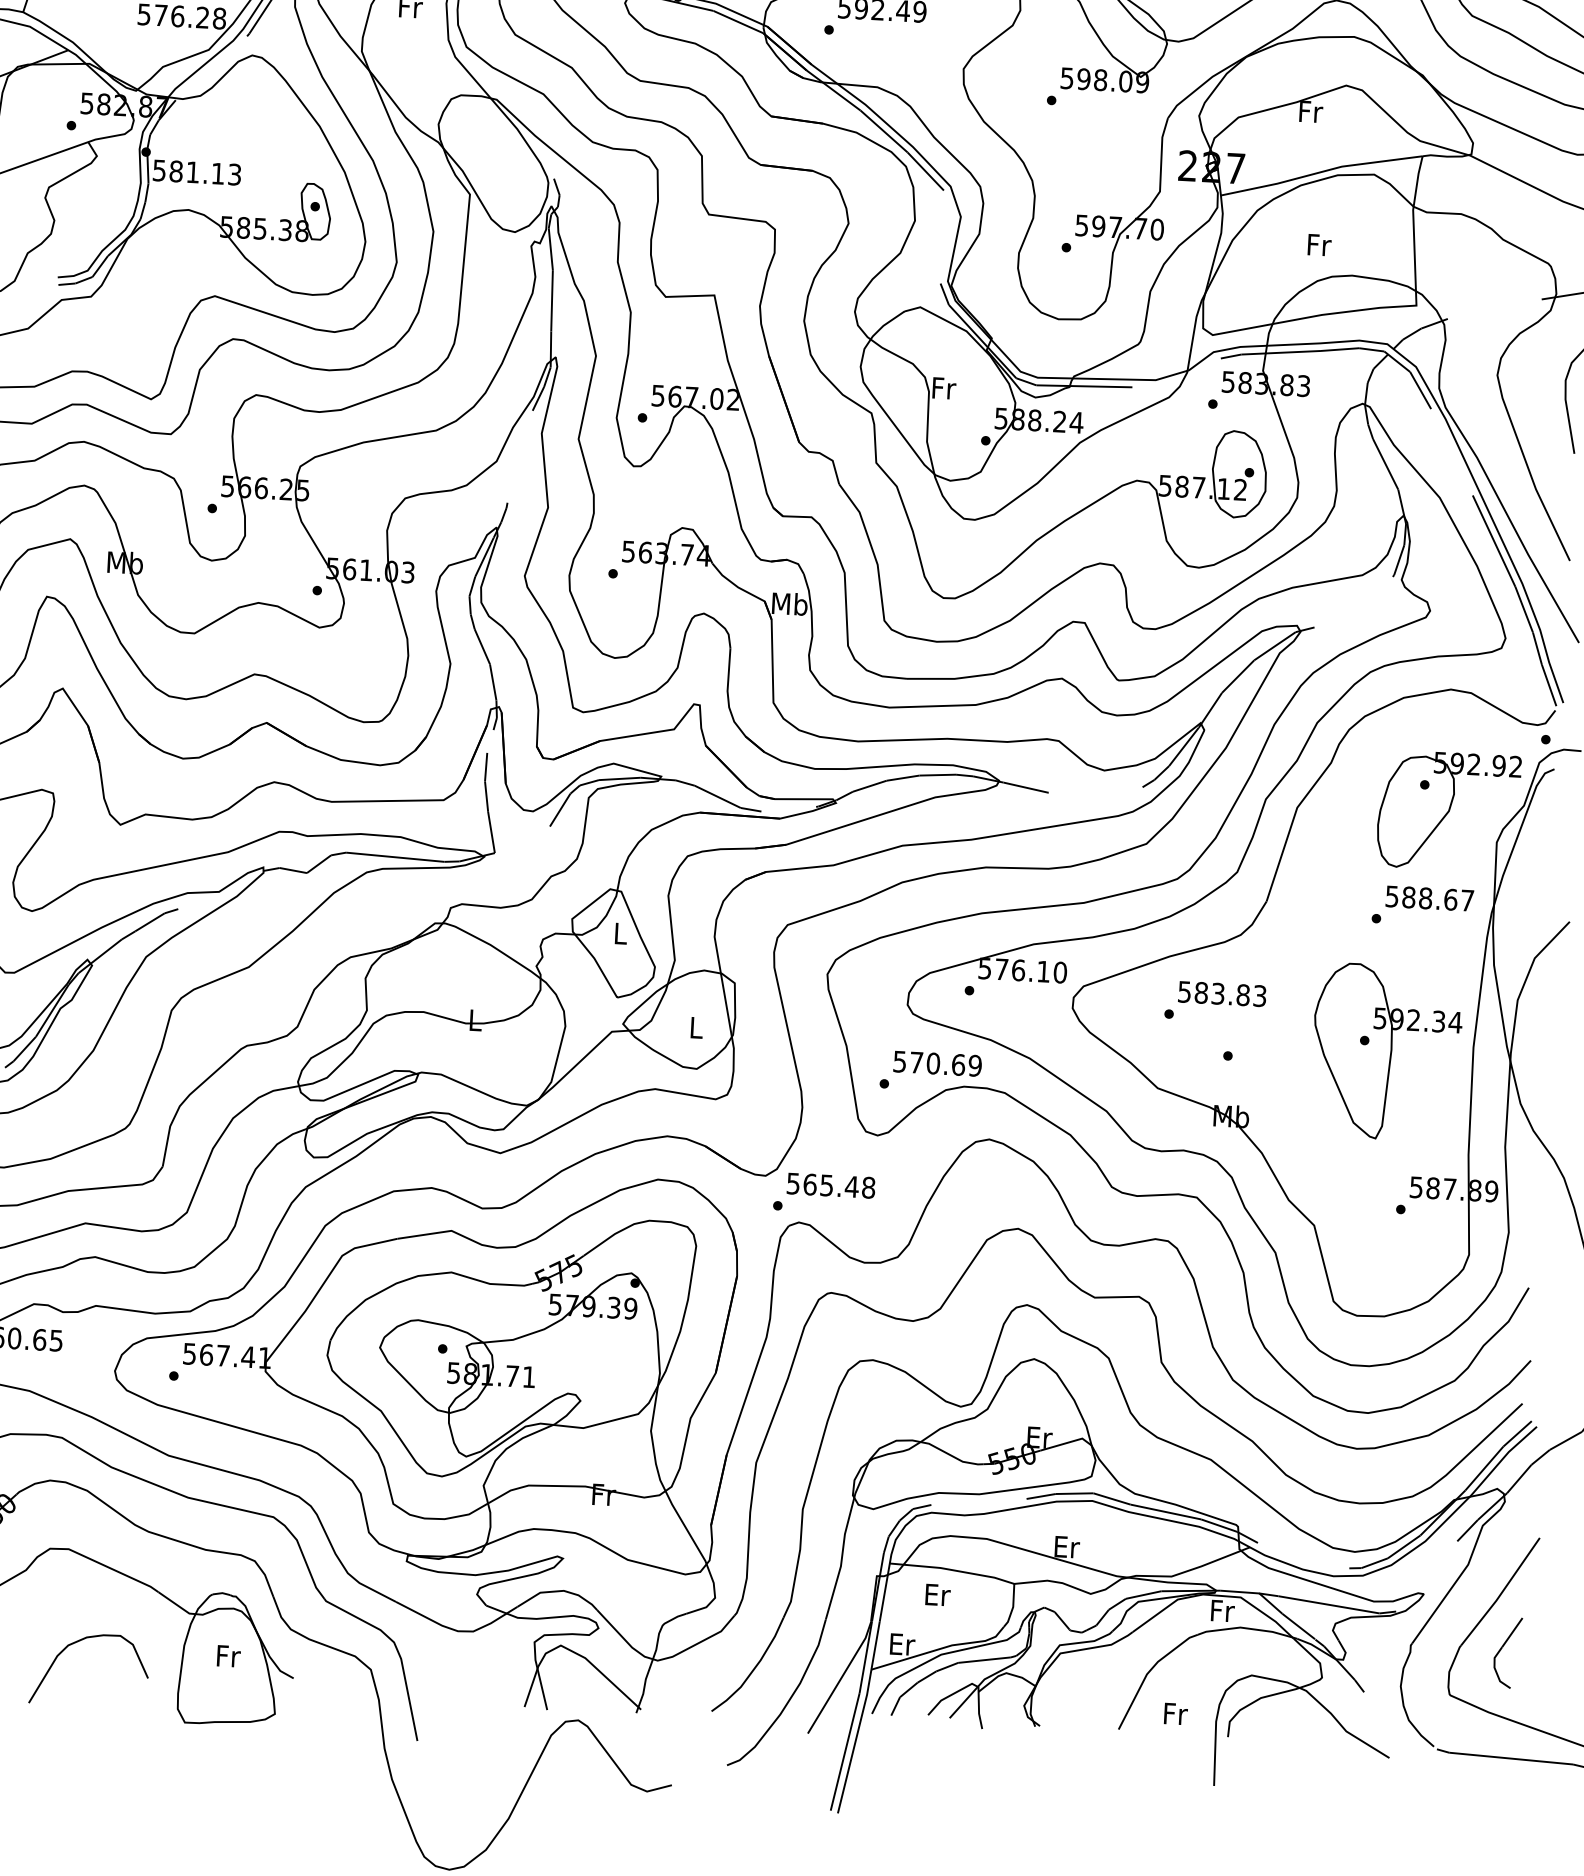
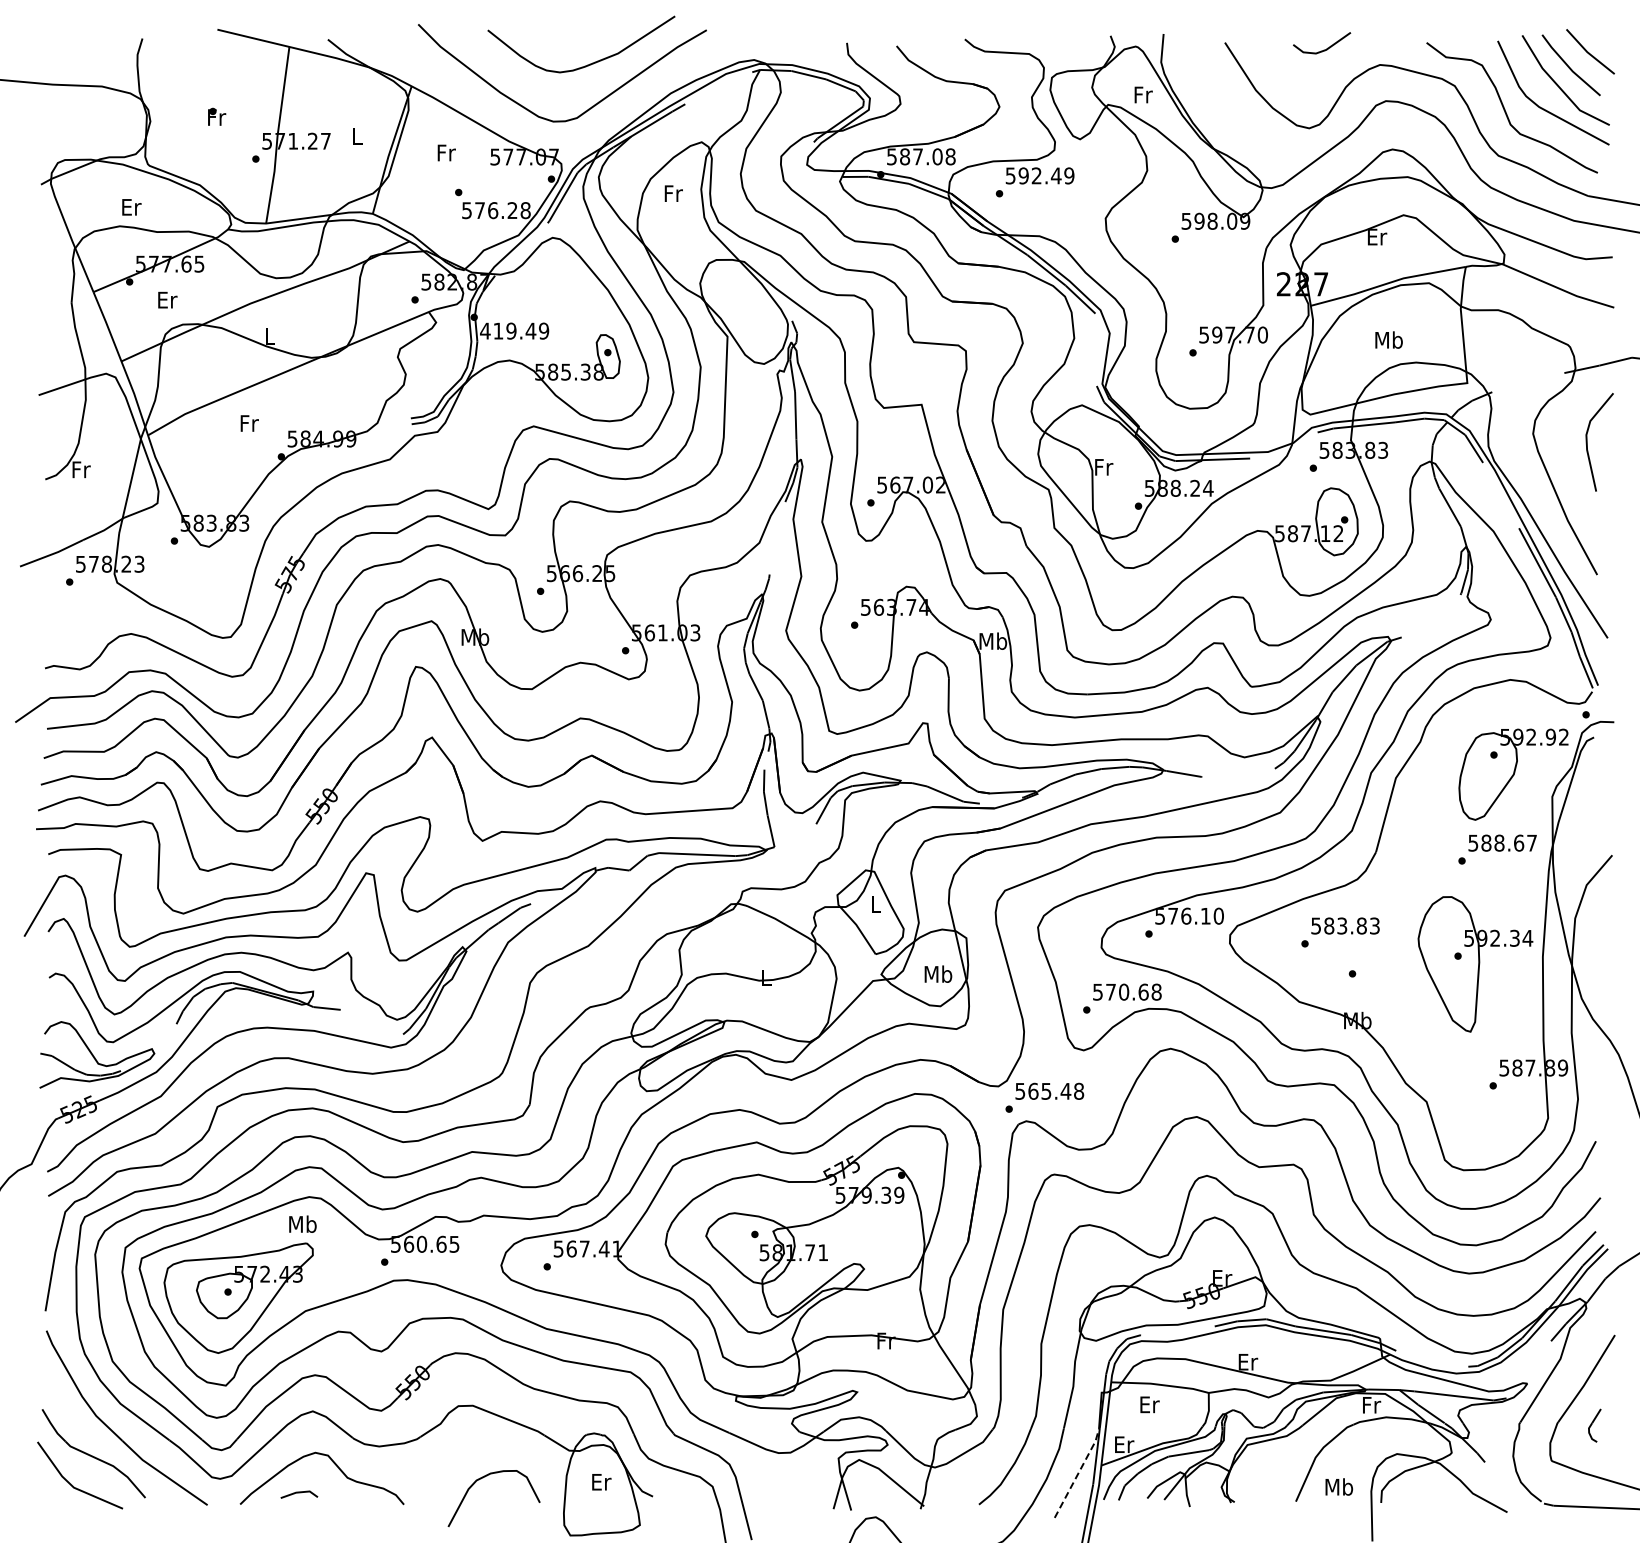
text: (1311, 112) -> (1377, 237), Fr -> Er
text: (196, 171) -> (514, 330), 581.13 -> 419.49
text: (1318, 244) -> (1388, 339), Fr -> Mb
text: (696, 1026) -> (938, 973), L -> Mb
text: (975, 1066) -> (1156, 992), 570.69 -> 570.68
part: (1507, 1652) -> (1594, 1425), size x0.6
text: (228, 1656) -> (601, 1482), Fr -> Er
line: (842, 1677) -> (1079, 1472), solid -> dashed
text: (1175, 1713) -> (1339, 1486), Fr -> Mb

